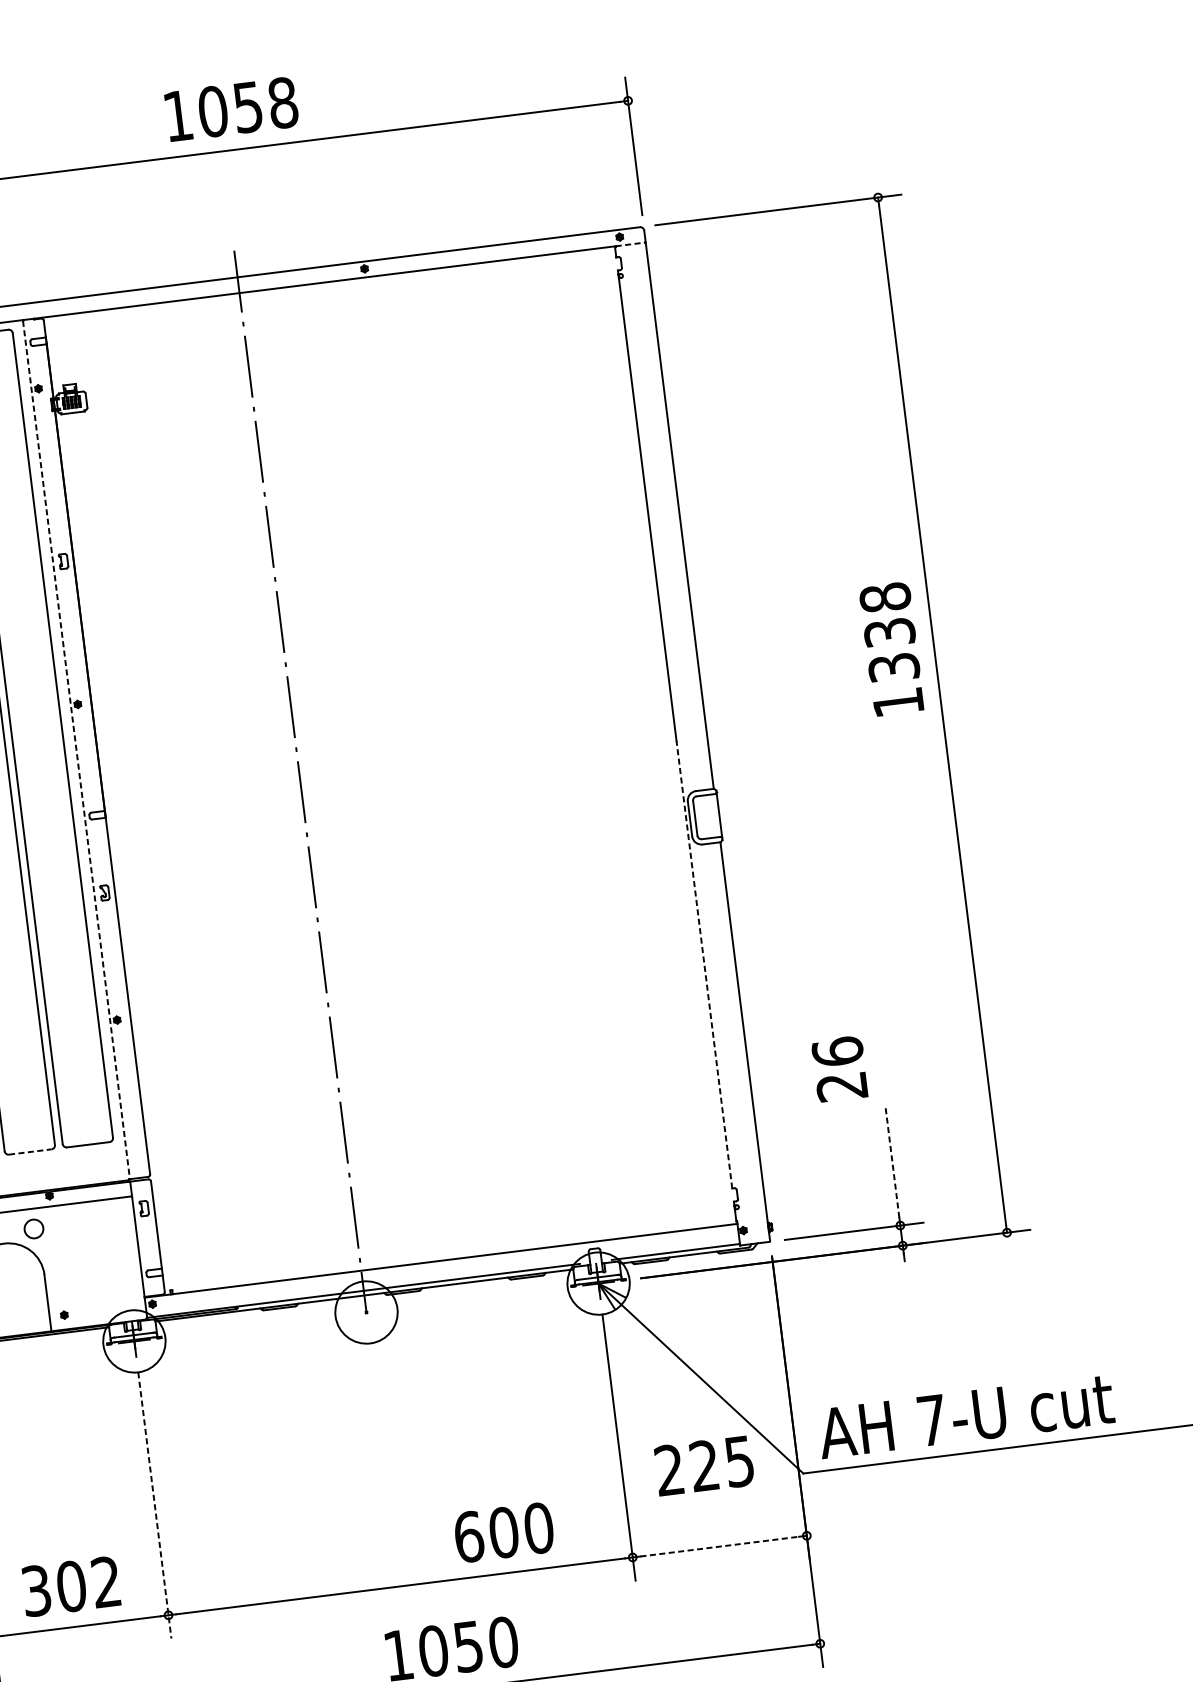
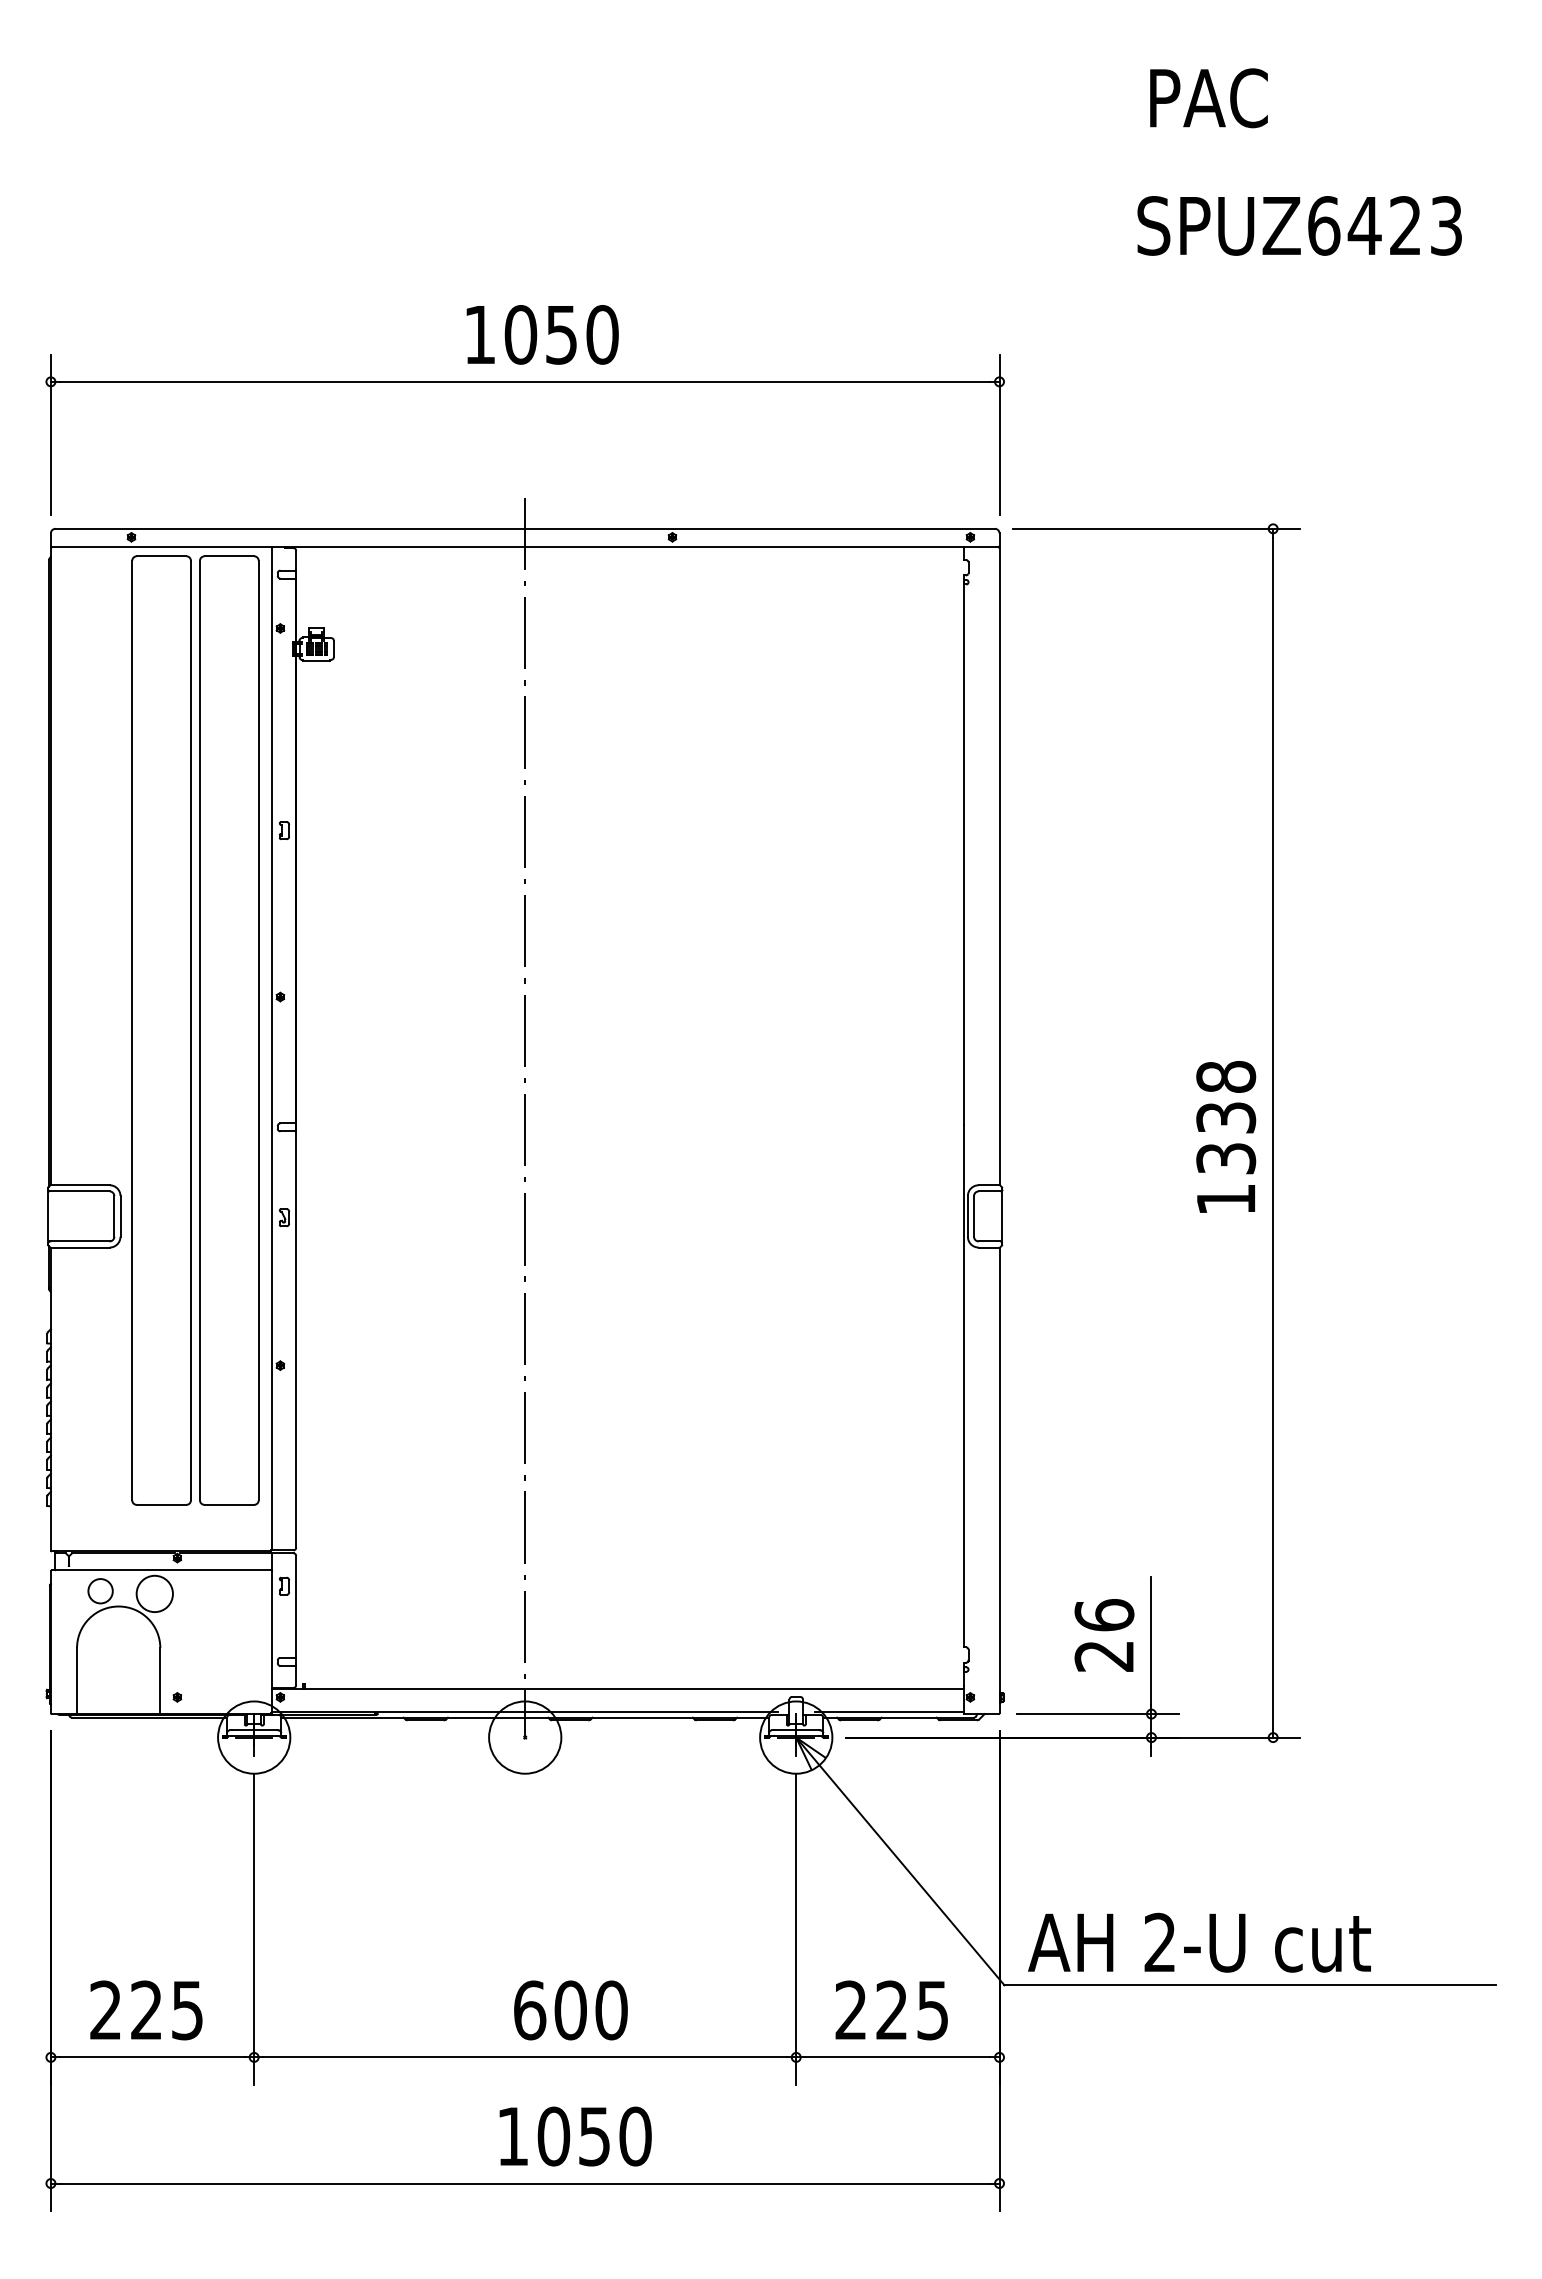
text: (283, 102) -> (602, 334), 1058 -> 1050
line: (631, 244) -> (982, 547), dashed -> solid
text: (891, 648) -> (1226, 1136), moved
line: (76, 750) -> (272, 1049), dashed -> solid
line: (704, 964) -> (963, 1385), dashed -> solid
text: (839, 1069) -> (1104, 1635), moved
line: (30, 1151) -> (161, 1504), dashed -> solid
line: (892, 1162) -> (1151, 1640), dashed -> solid
circle: (33, 1228) -> (154, 1593), size x1.67
text: (931, 1419) -> (1159, 1941), 7-U -> 2-U
text: (704, 1466) -> (891, 2010), moved
line: (155, 1505) -> (254, 1929), dashed -> solid
text: (503, 1532) -> (570, 2010), moved
line: (719, 1546) -> (897, 2057), dashed -> solid
text: (71, 1586) -> (146, 2010), 302 -> 225

